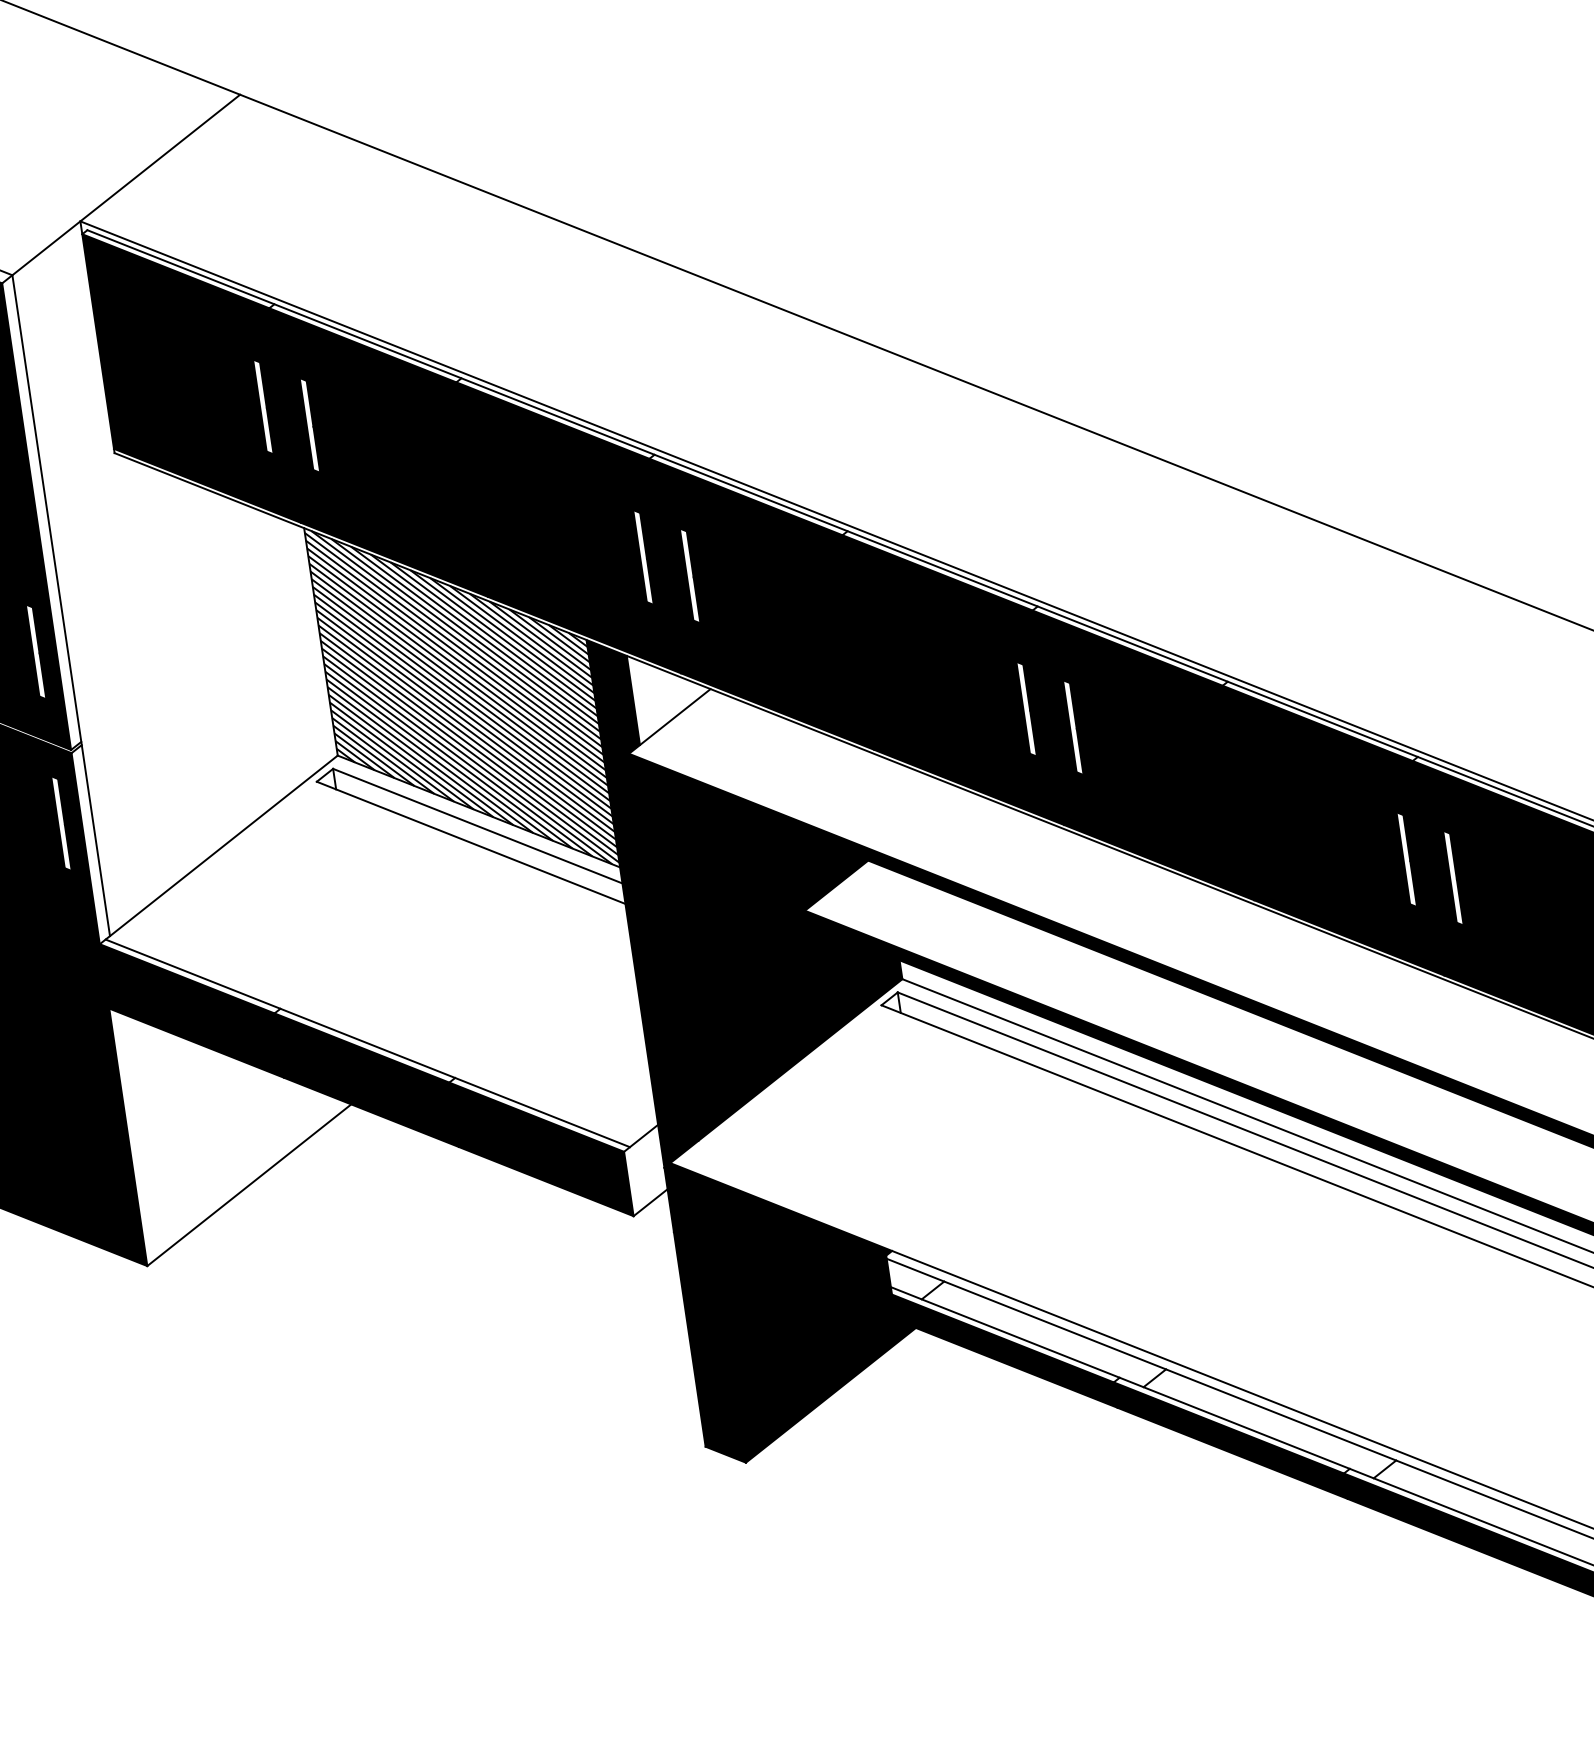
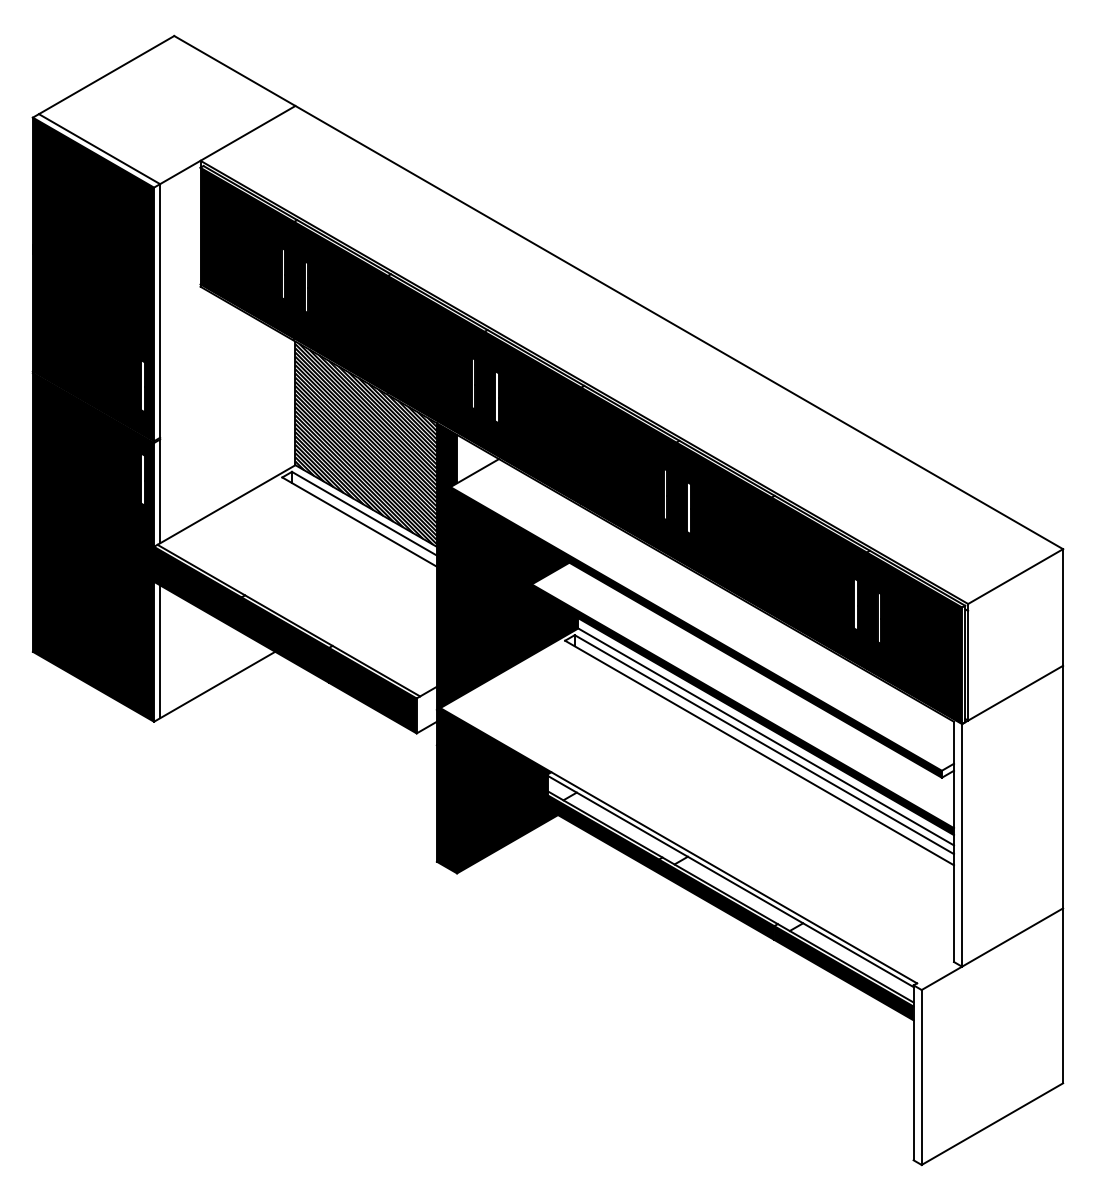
line: (140, 1135) -> (160, 651), added

